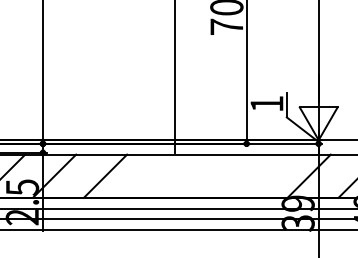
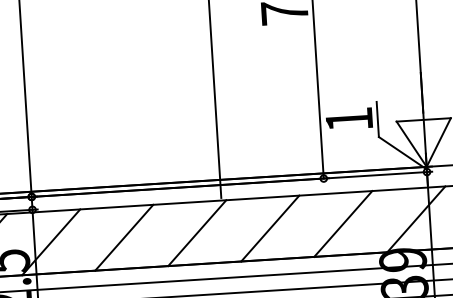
line: (156, 175) -> (197, 232), added
line: (206, 175) -> (268, 227), added
line: (257, 175) -> (342, 222), added

